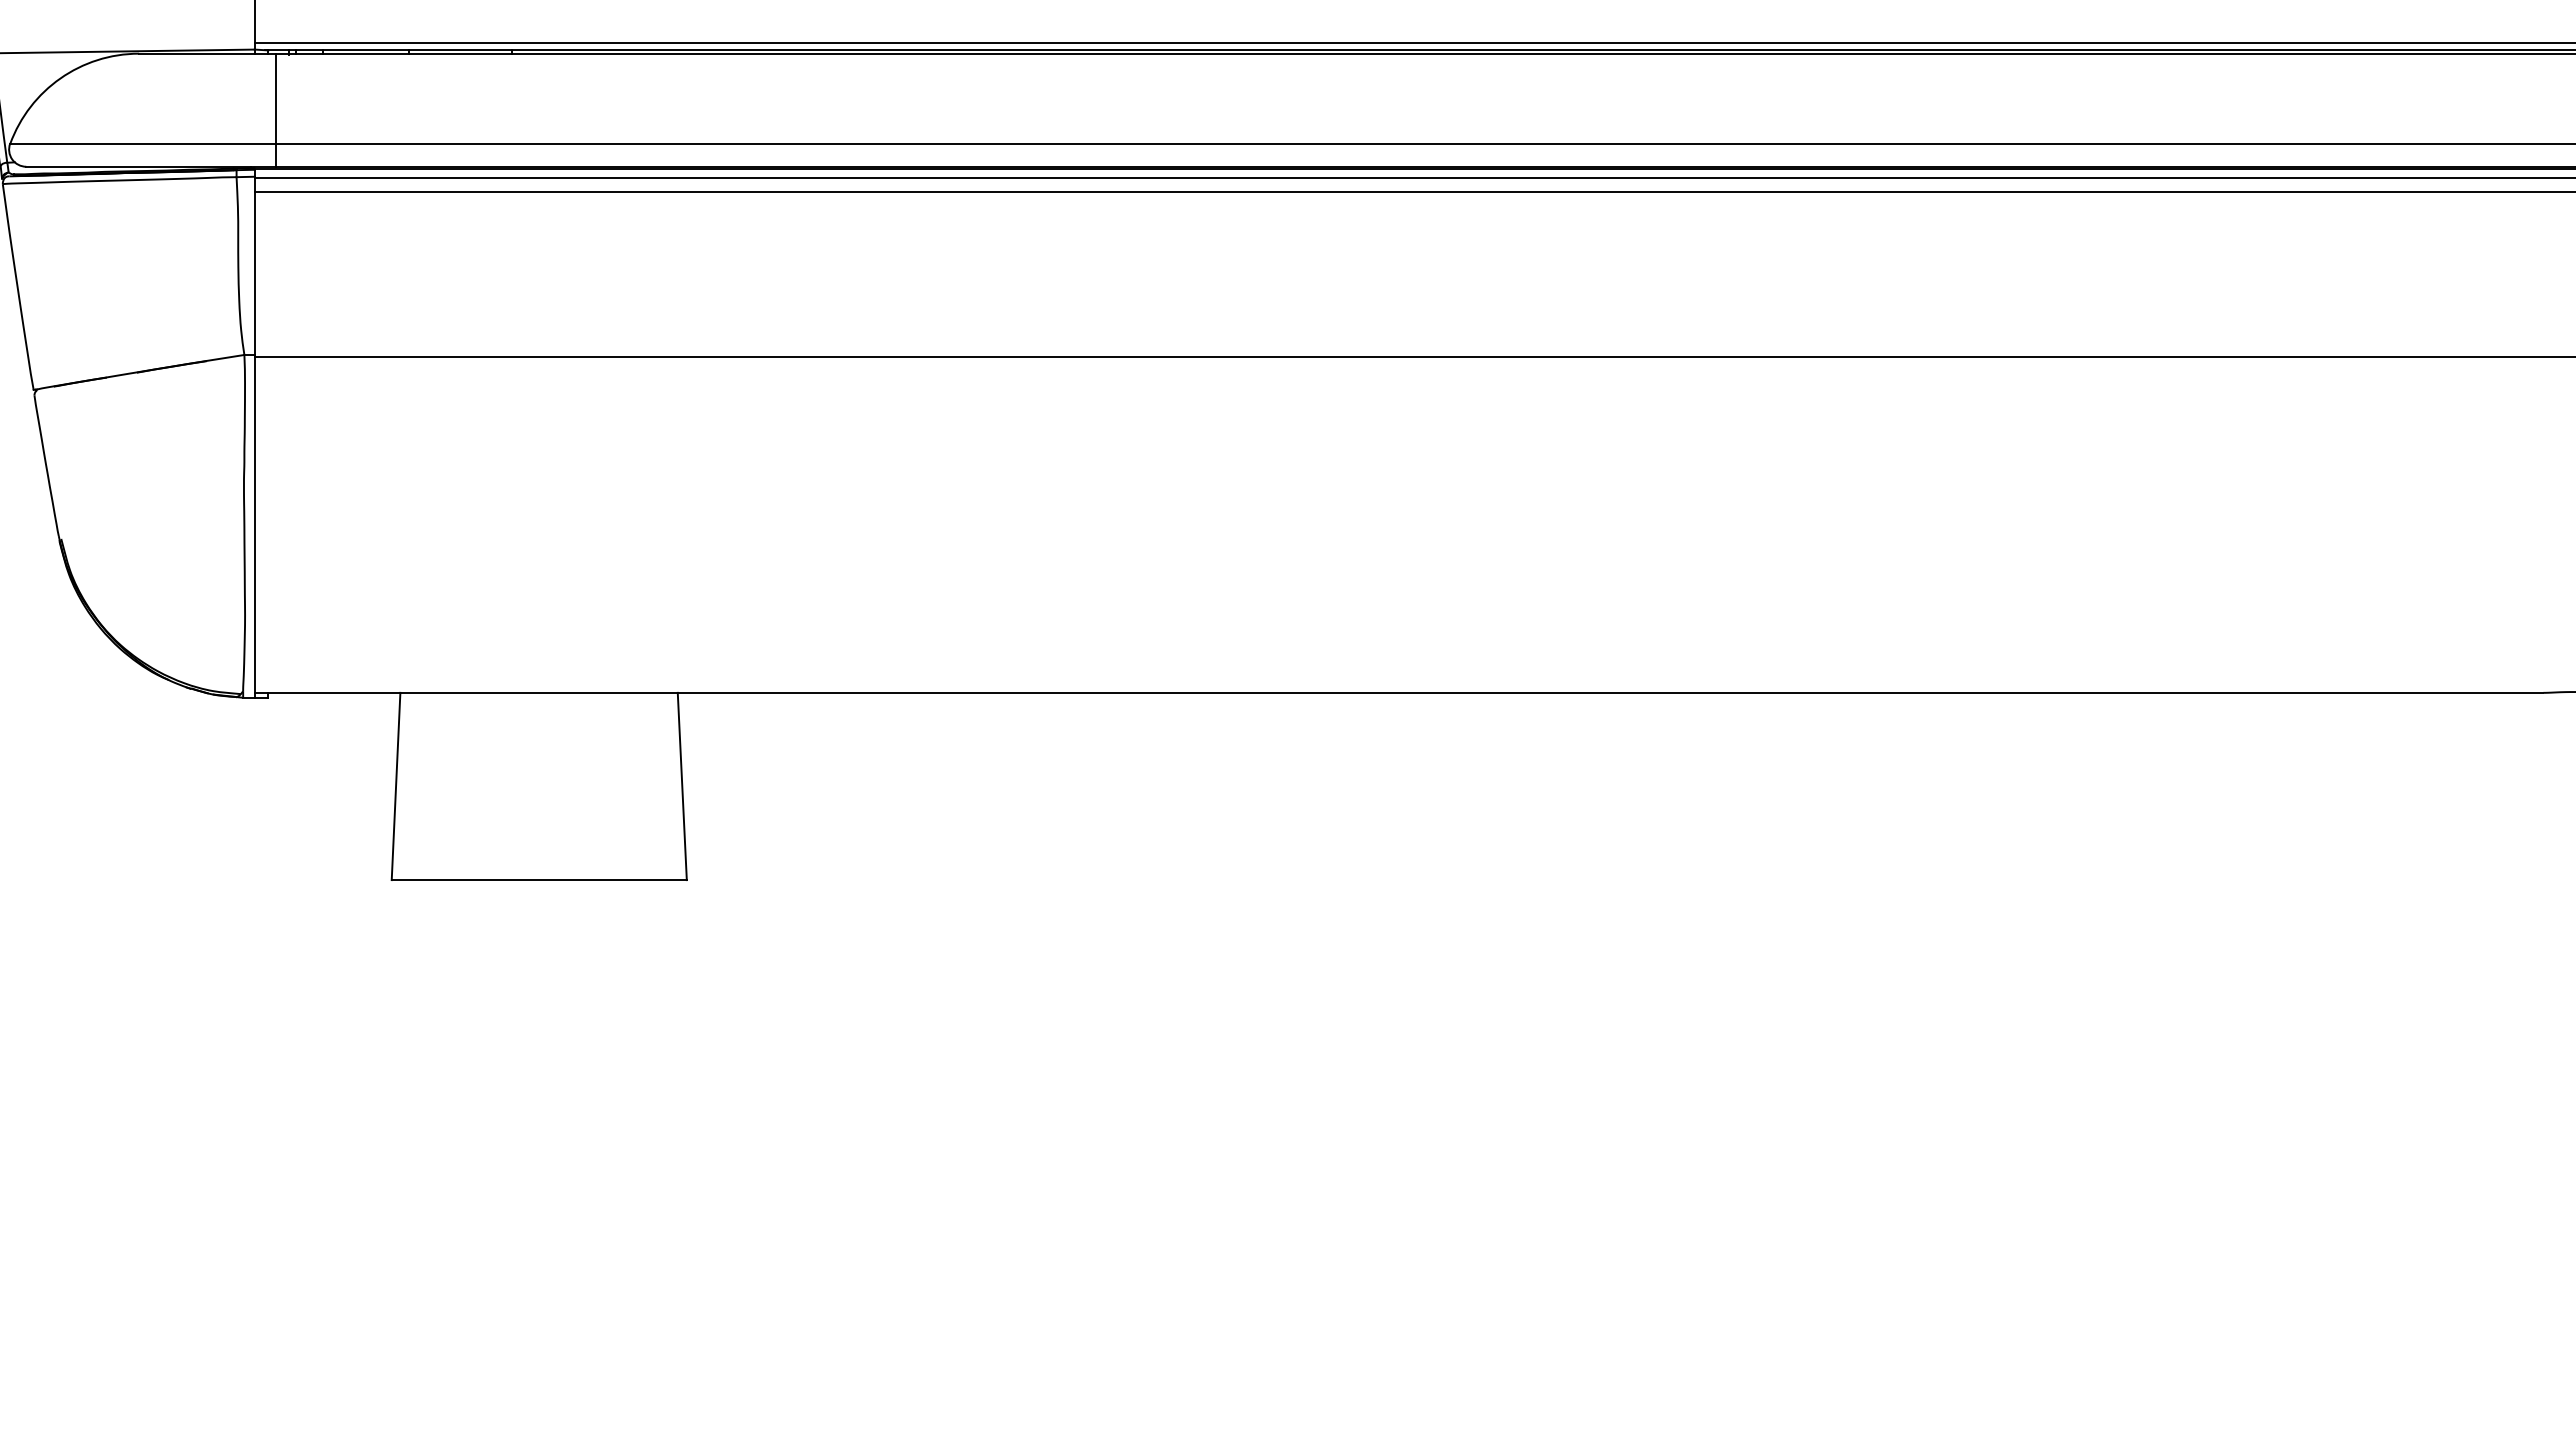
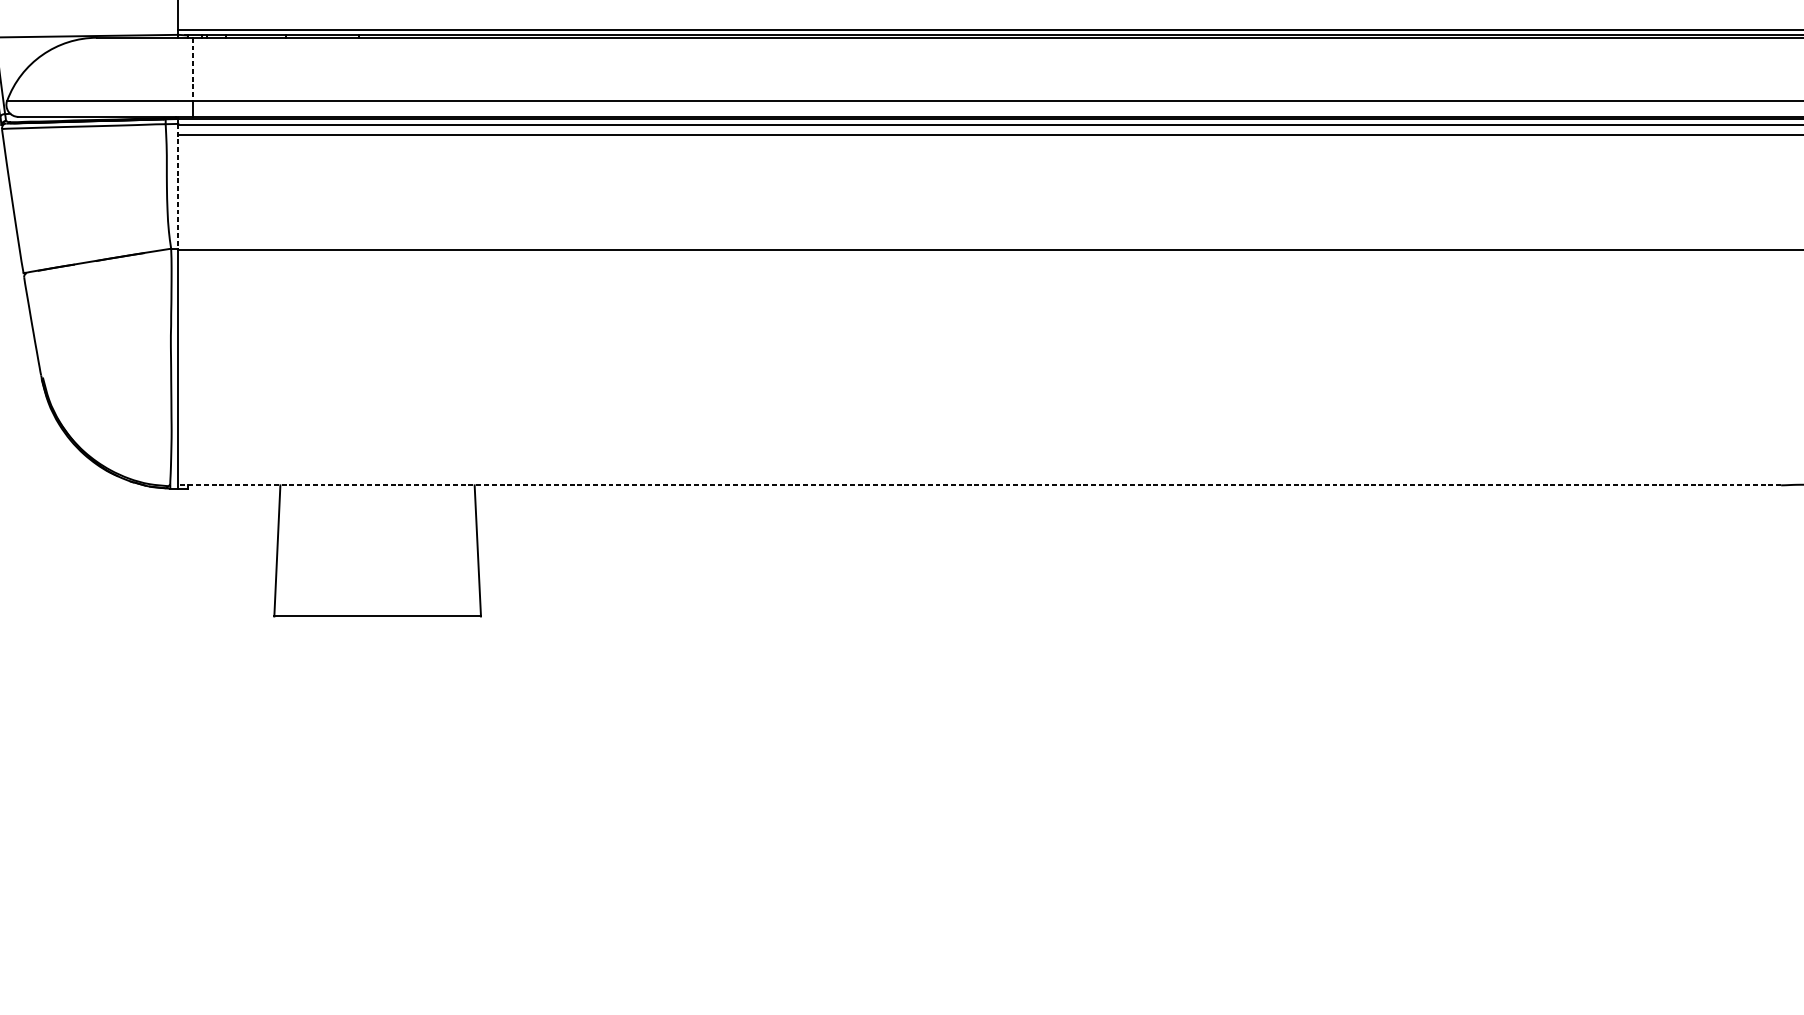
line: (276, 99) -> (193, 69), solid -> dashed
line: (254, 266) -> (178, 186), solid -> dashed
line: (1398, 692) -> (979, 485), solid -> dashed

